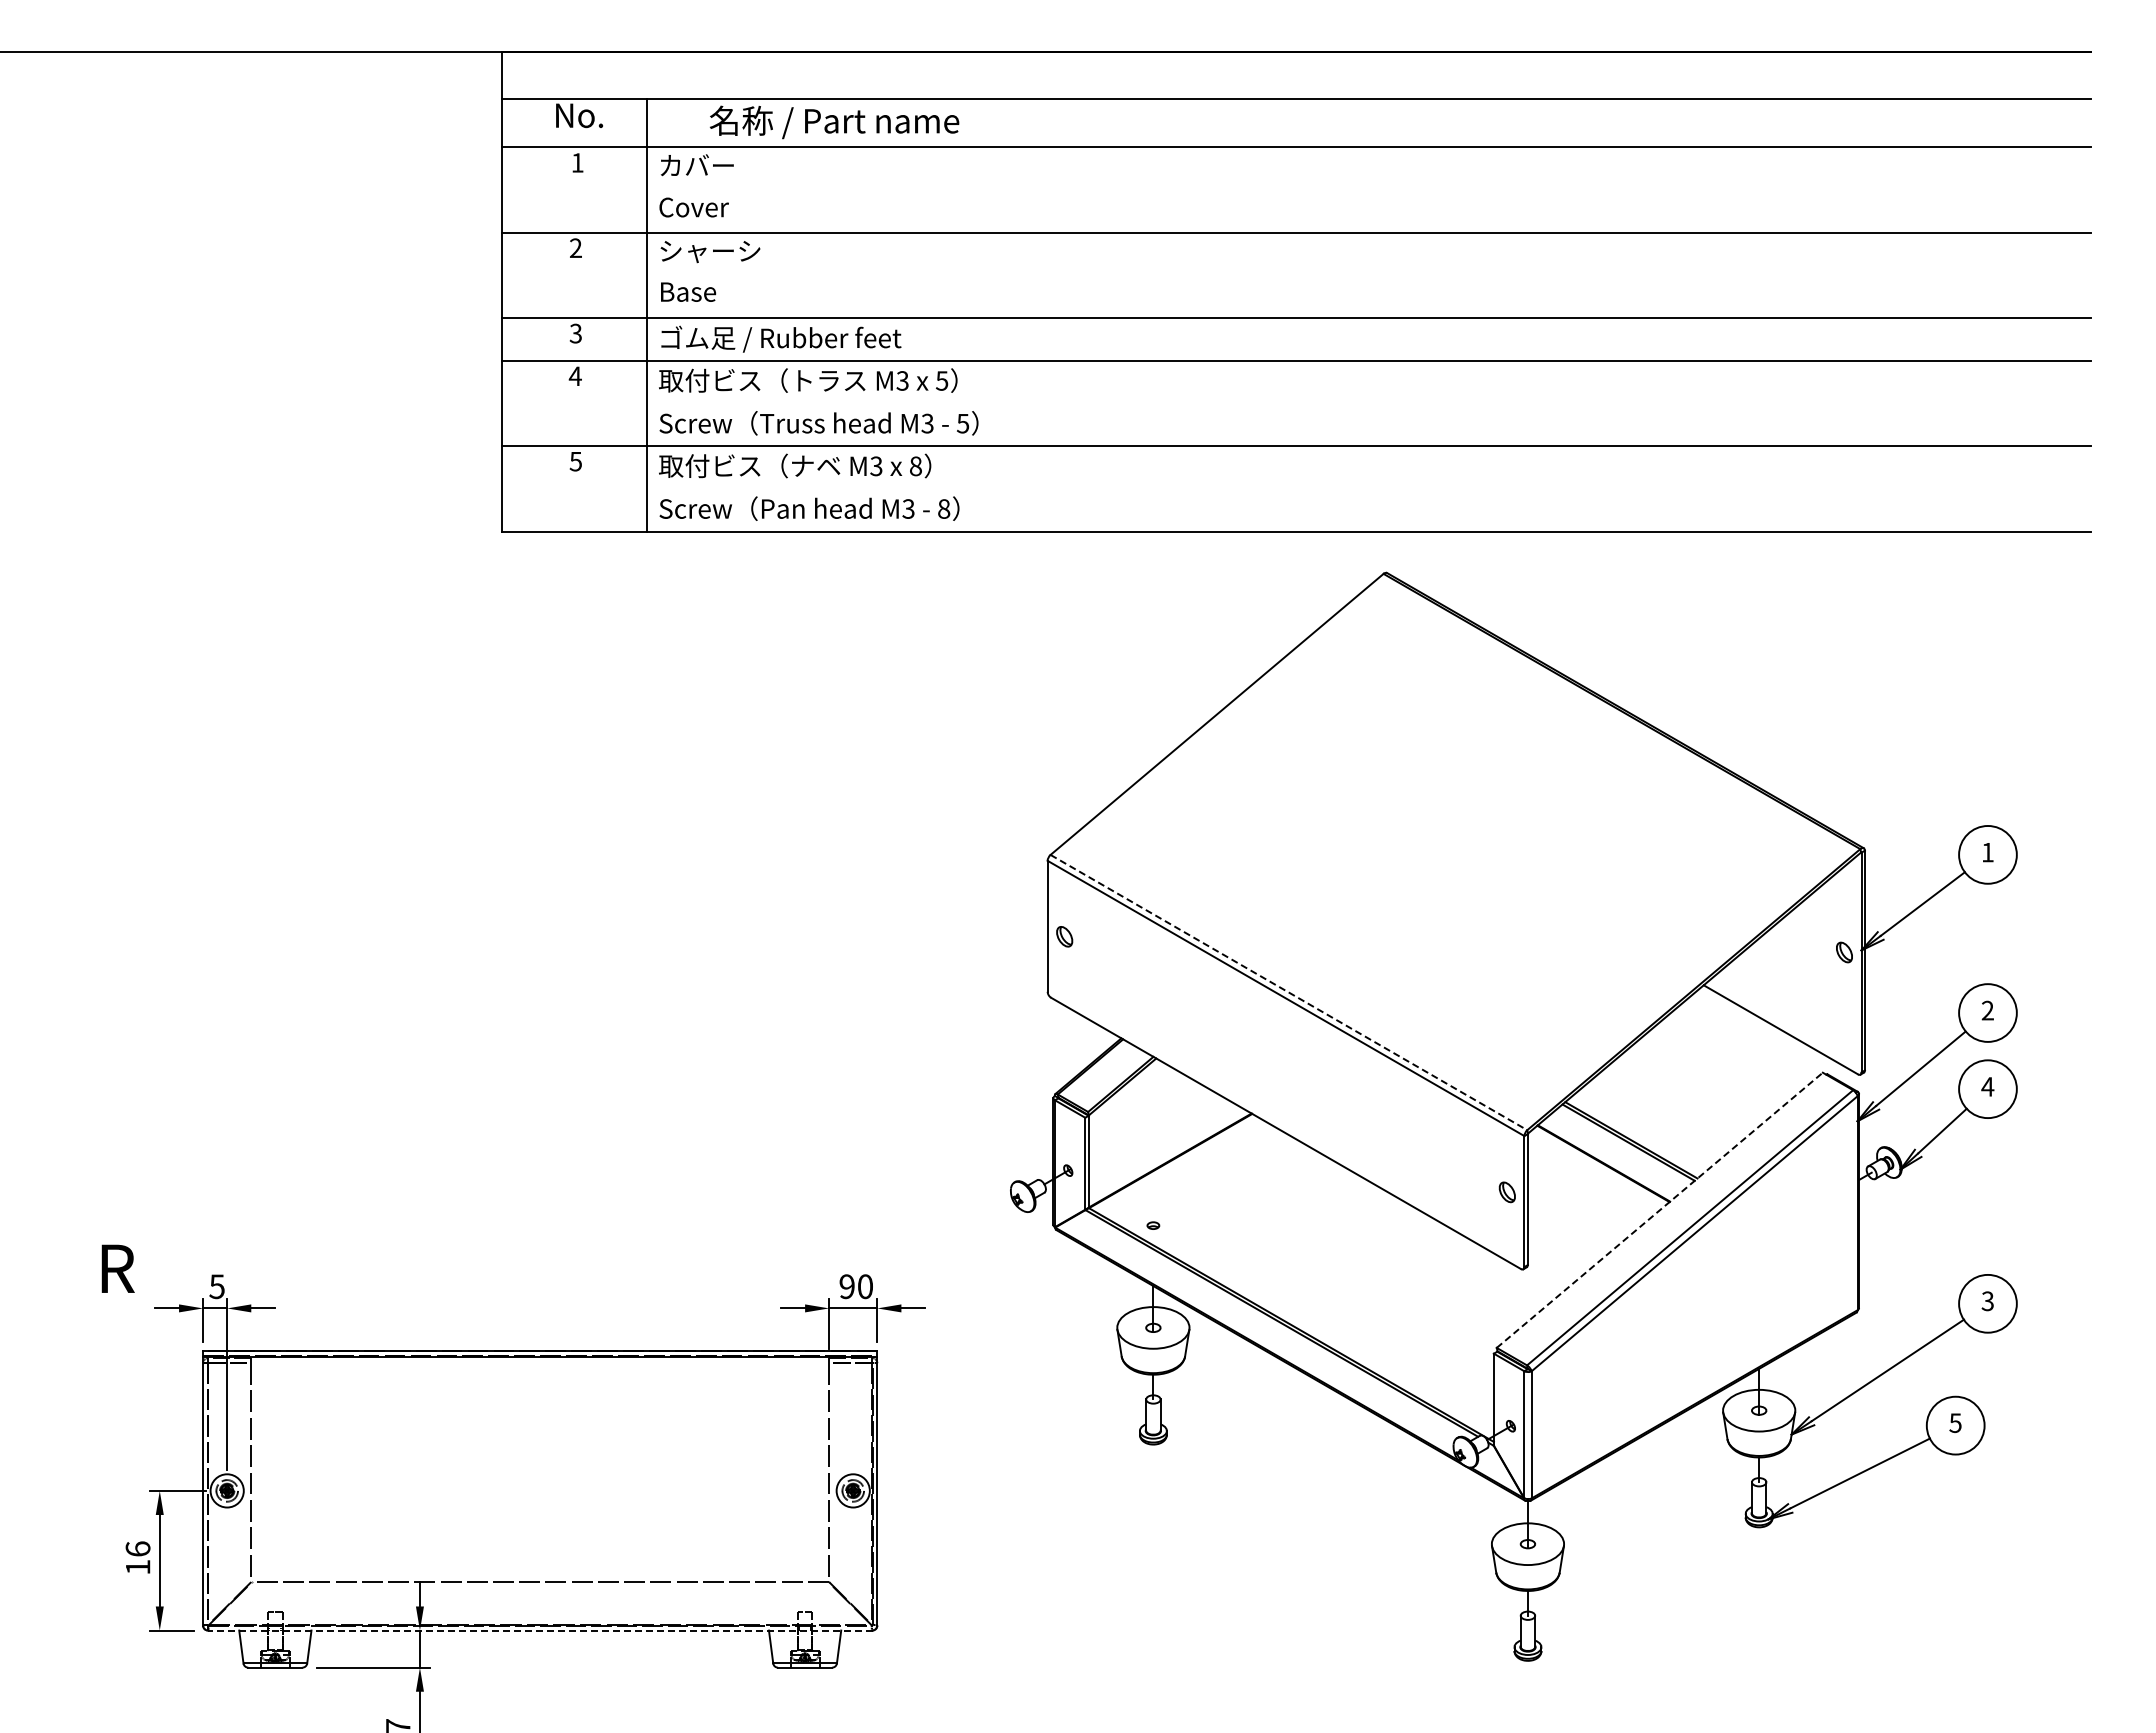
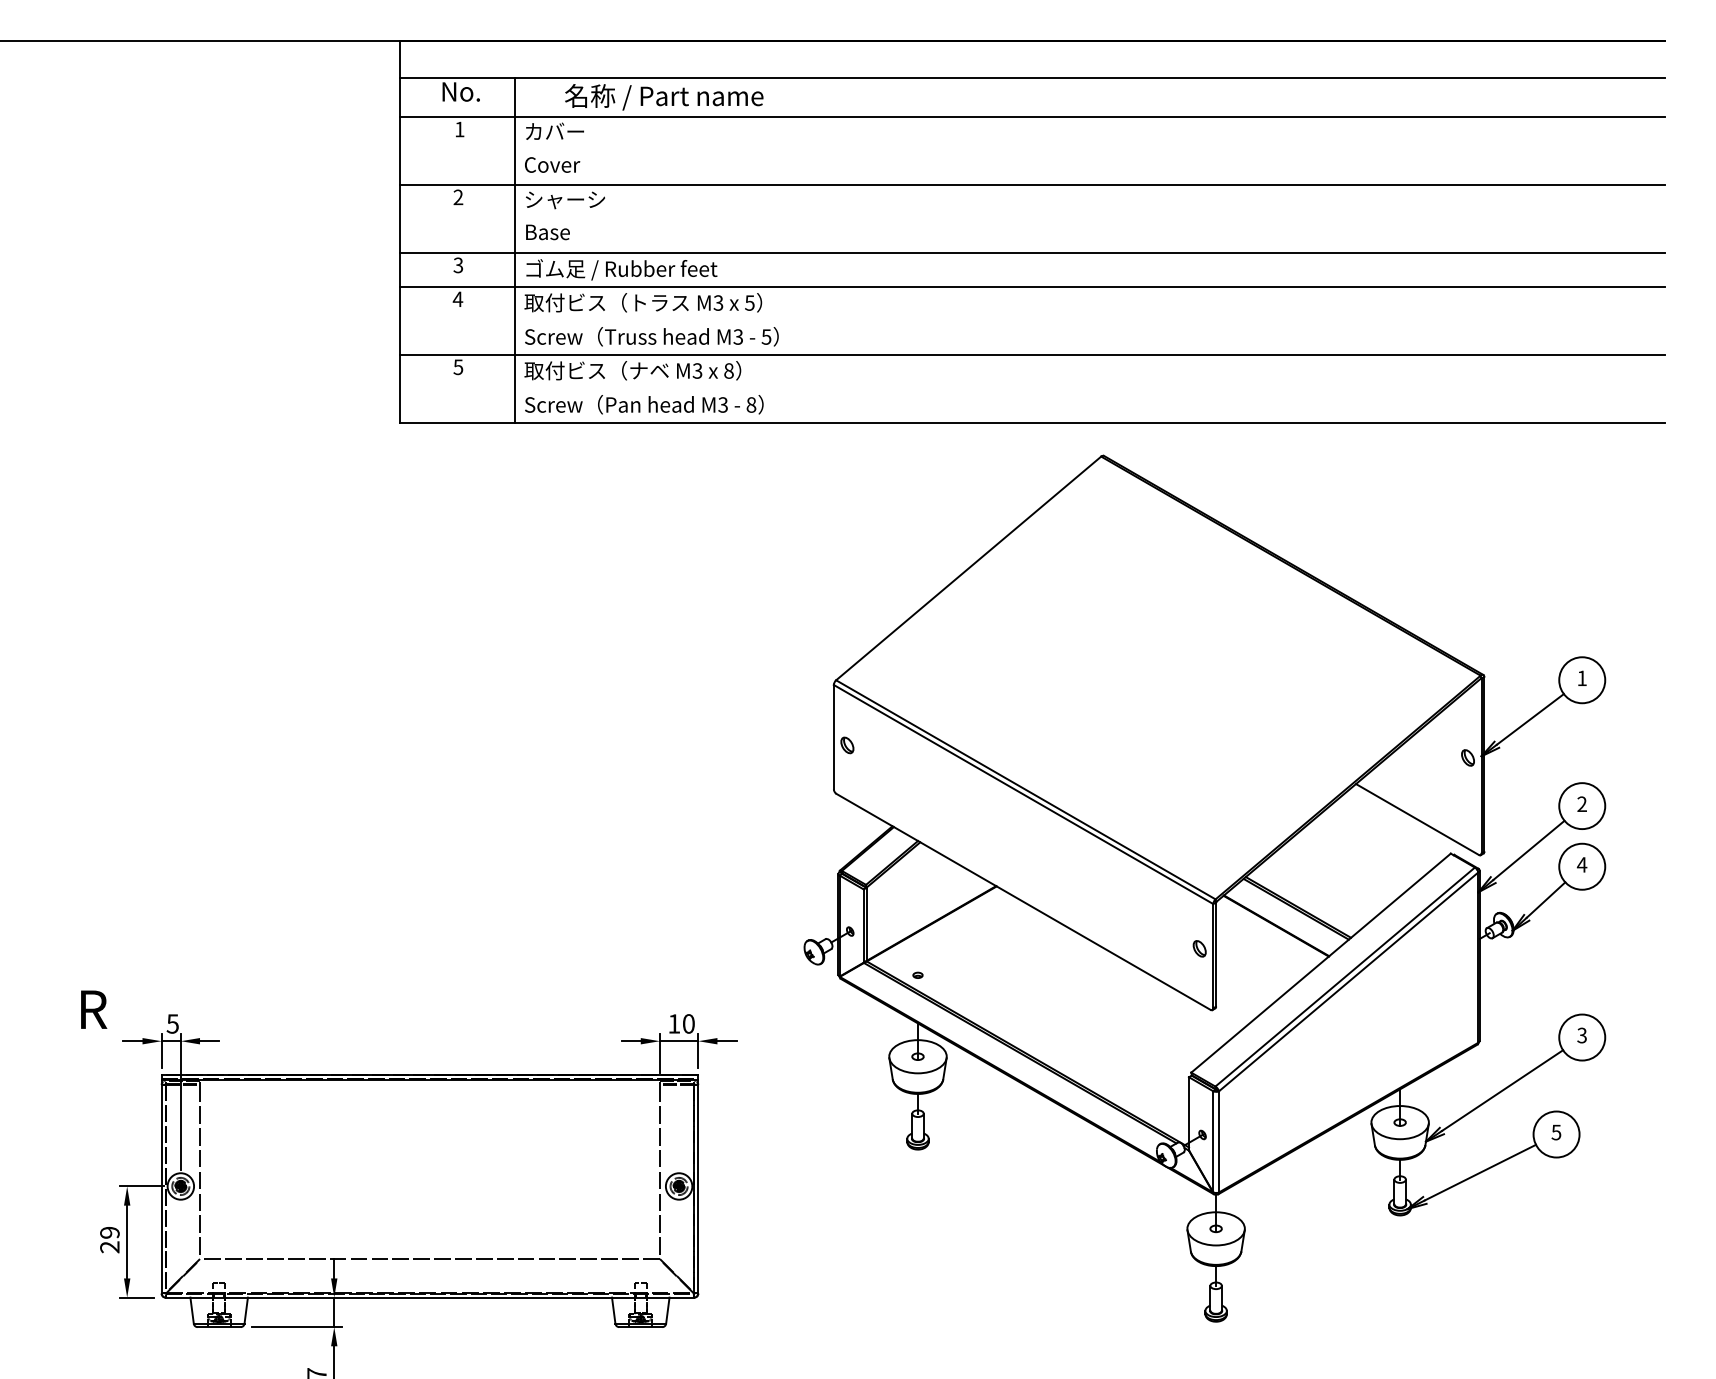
line: (1289, 992) -> (1026, 789), dashed -> solid
line: (1660, 1209) -> (1321, 962), dashed -> solid
text: (846, 1286) -> (673, 1023), 90 -> 10
text: (137, 1557) -> (109, 1239), 16 -> 29
line: (539, 1630) -> (429, 1297), dashed -> solid

